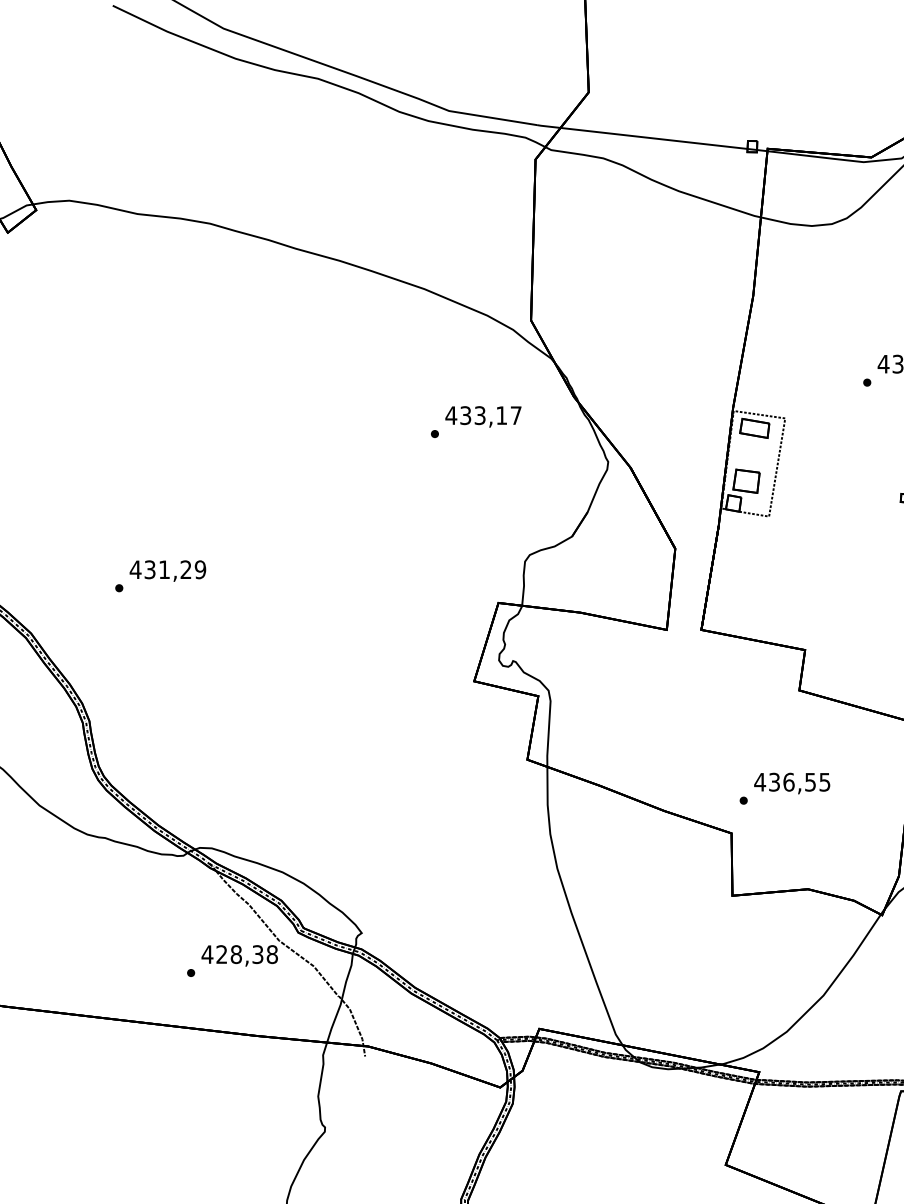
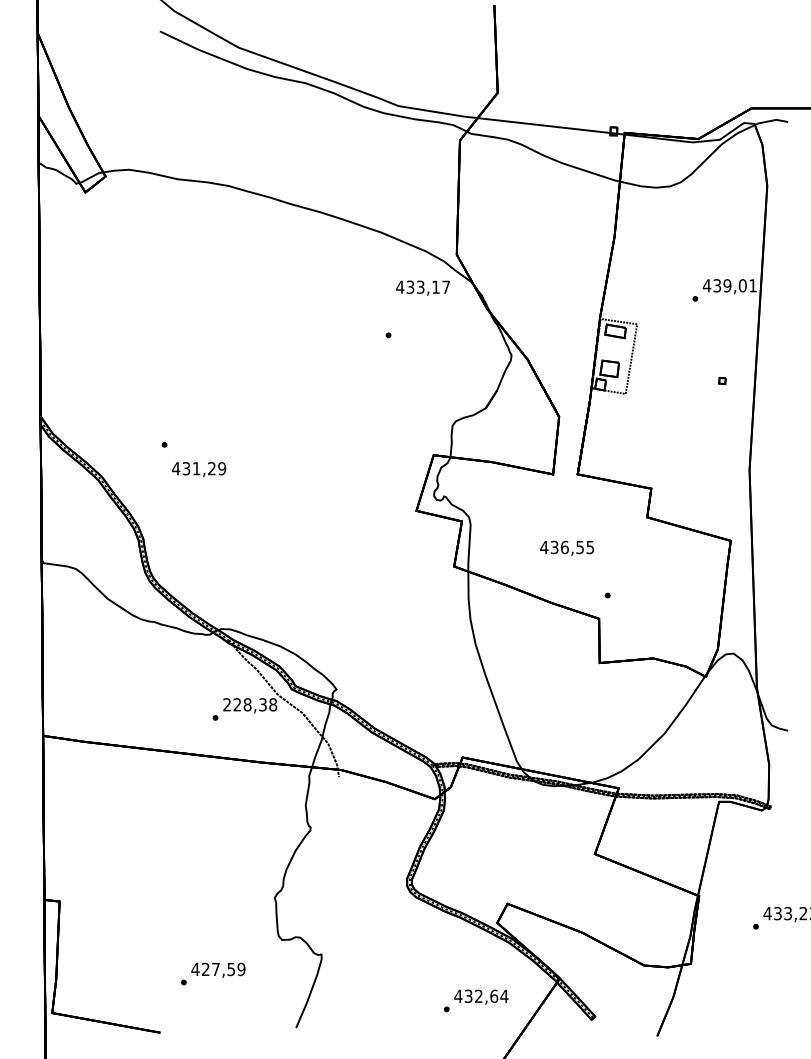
text: (482, 415) -> (422, 287), moved
text: (168, 570) -> (199, 469), moved
text: (792, 782) -> (567, 547), moved
text: (206, 954) -> (226, 704), 428,38 -> 228,38

